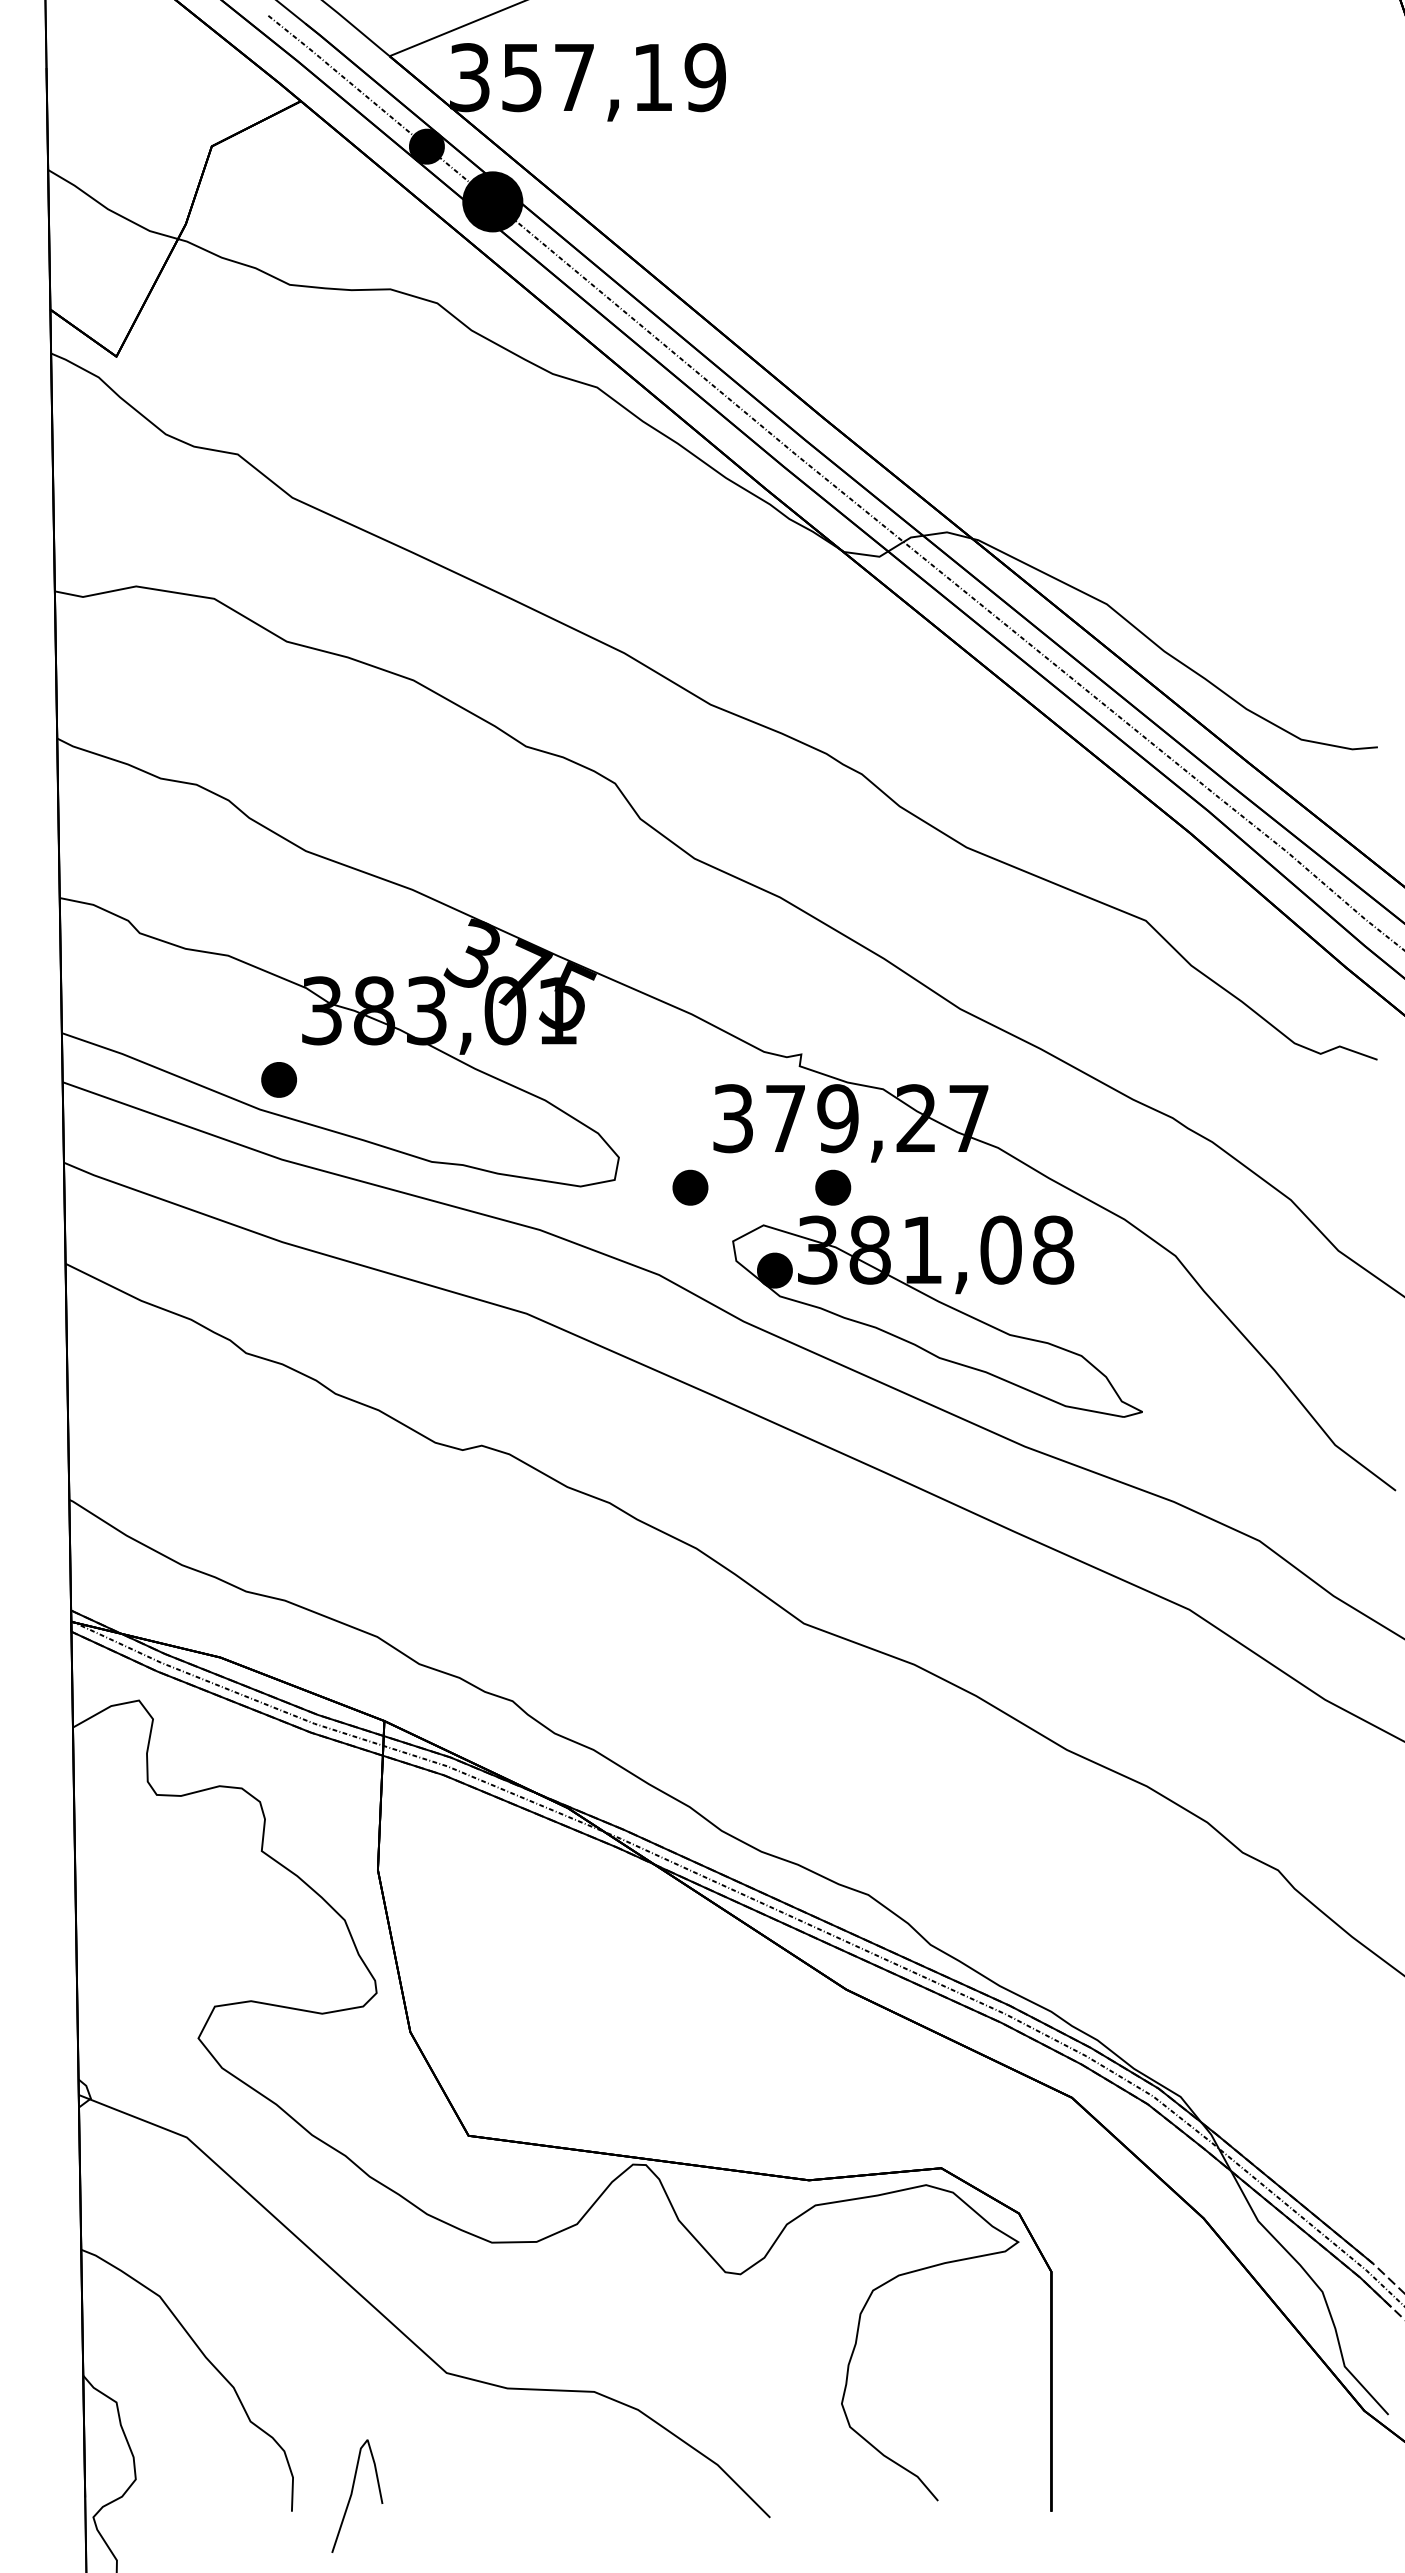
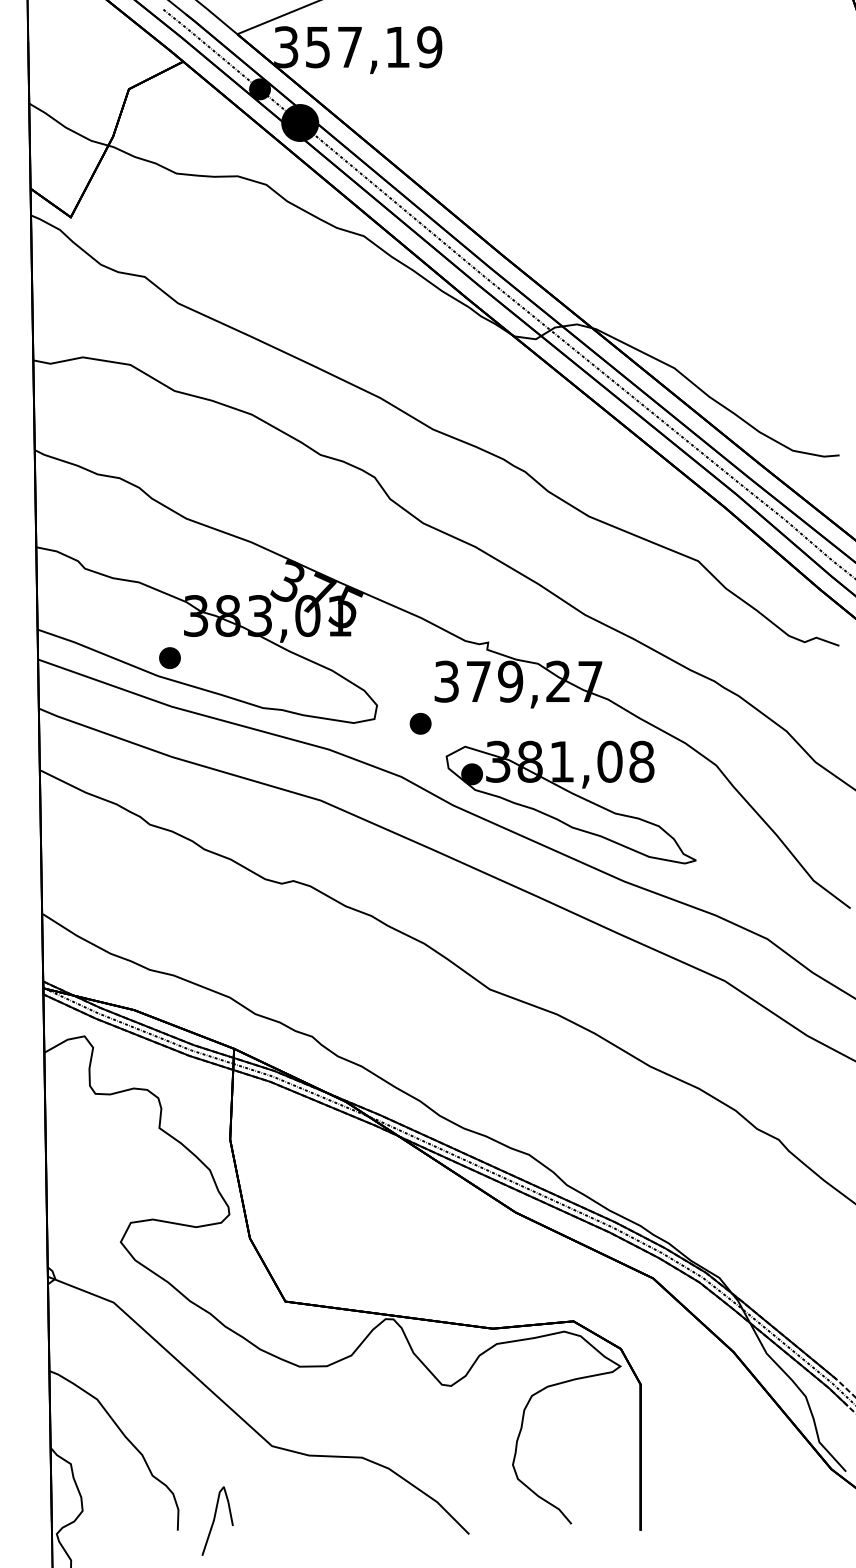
part: (832, 1187) -> (507, 723), removed

